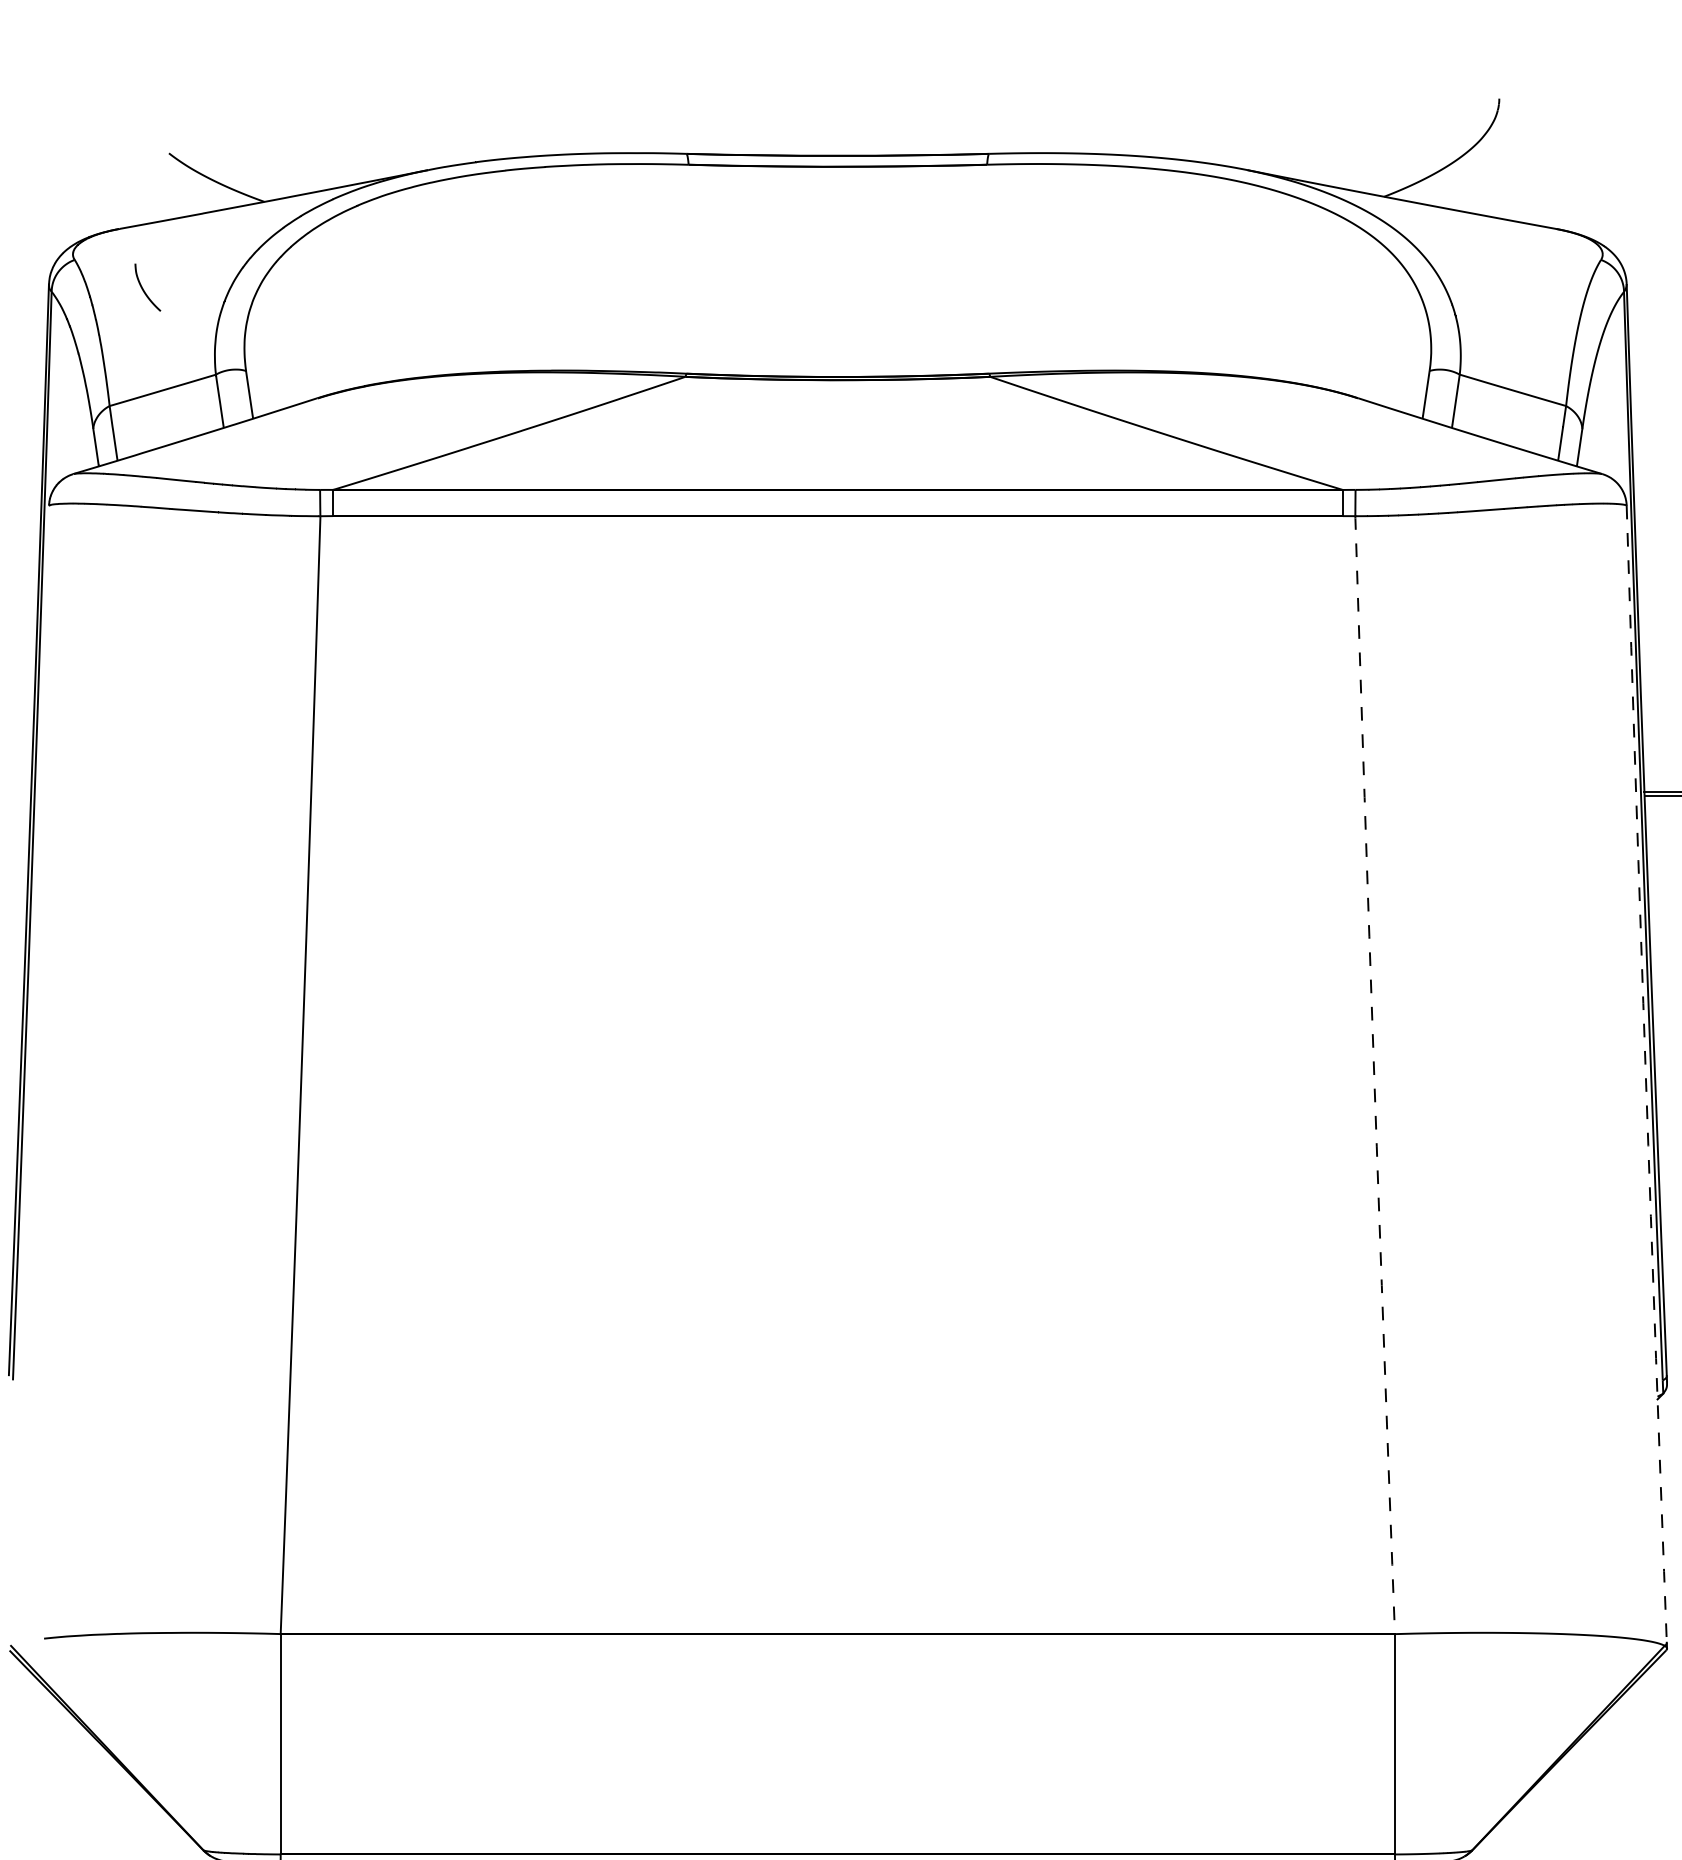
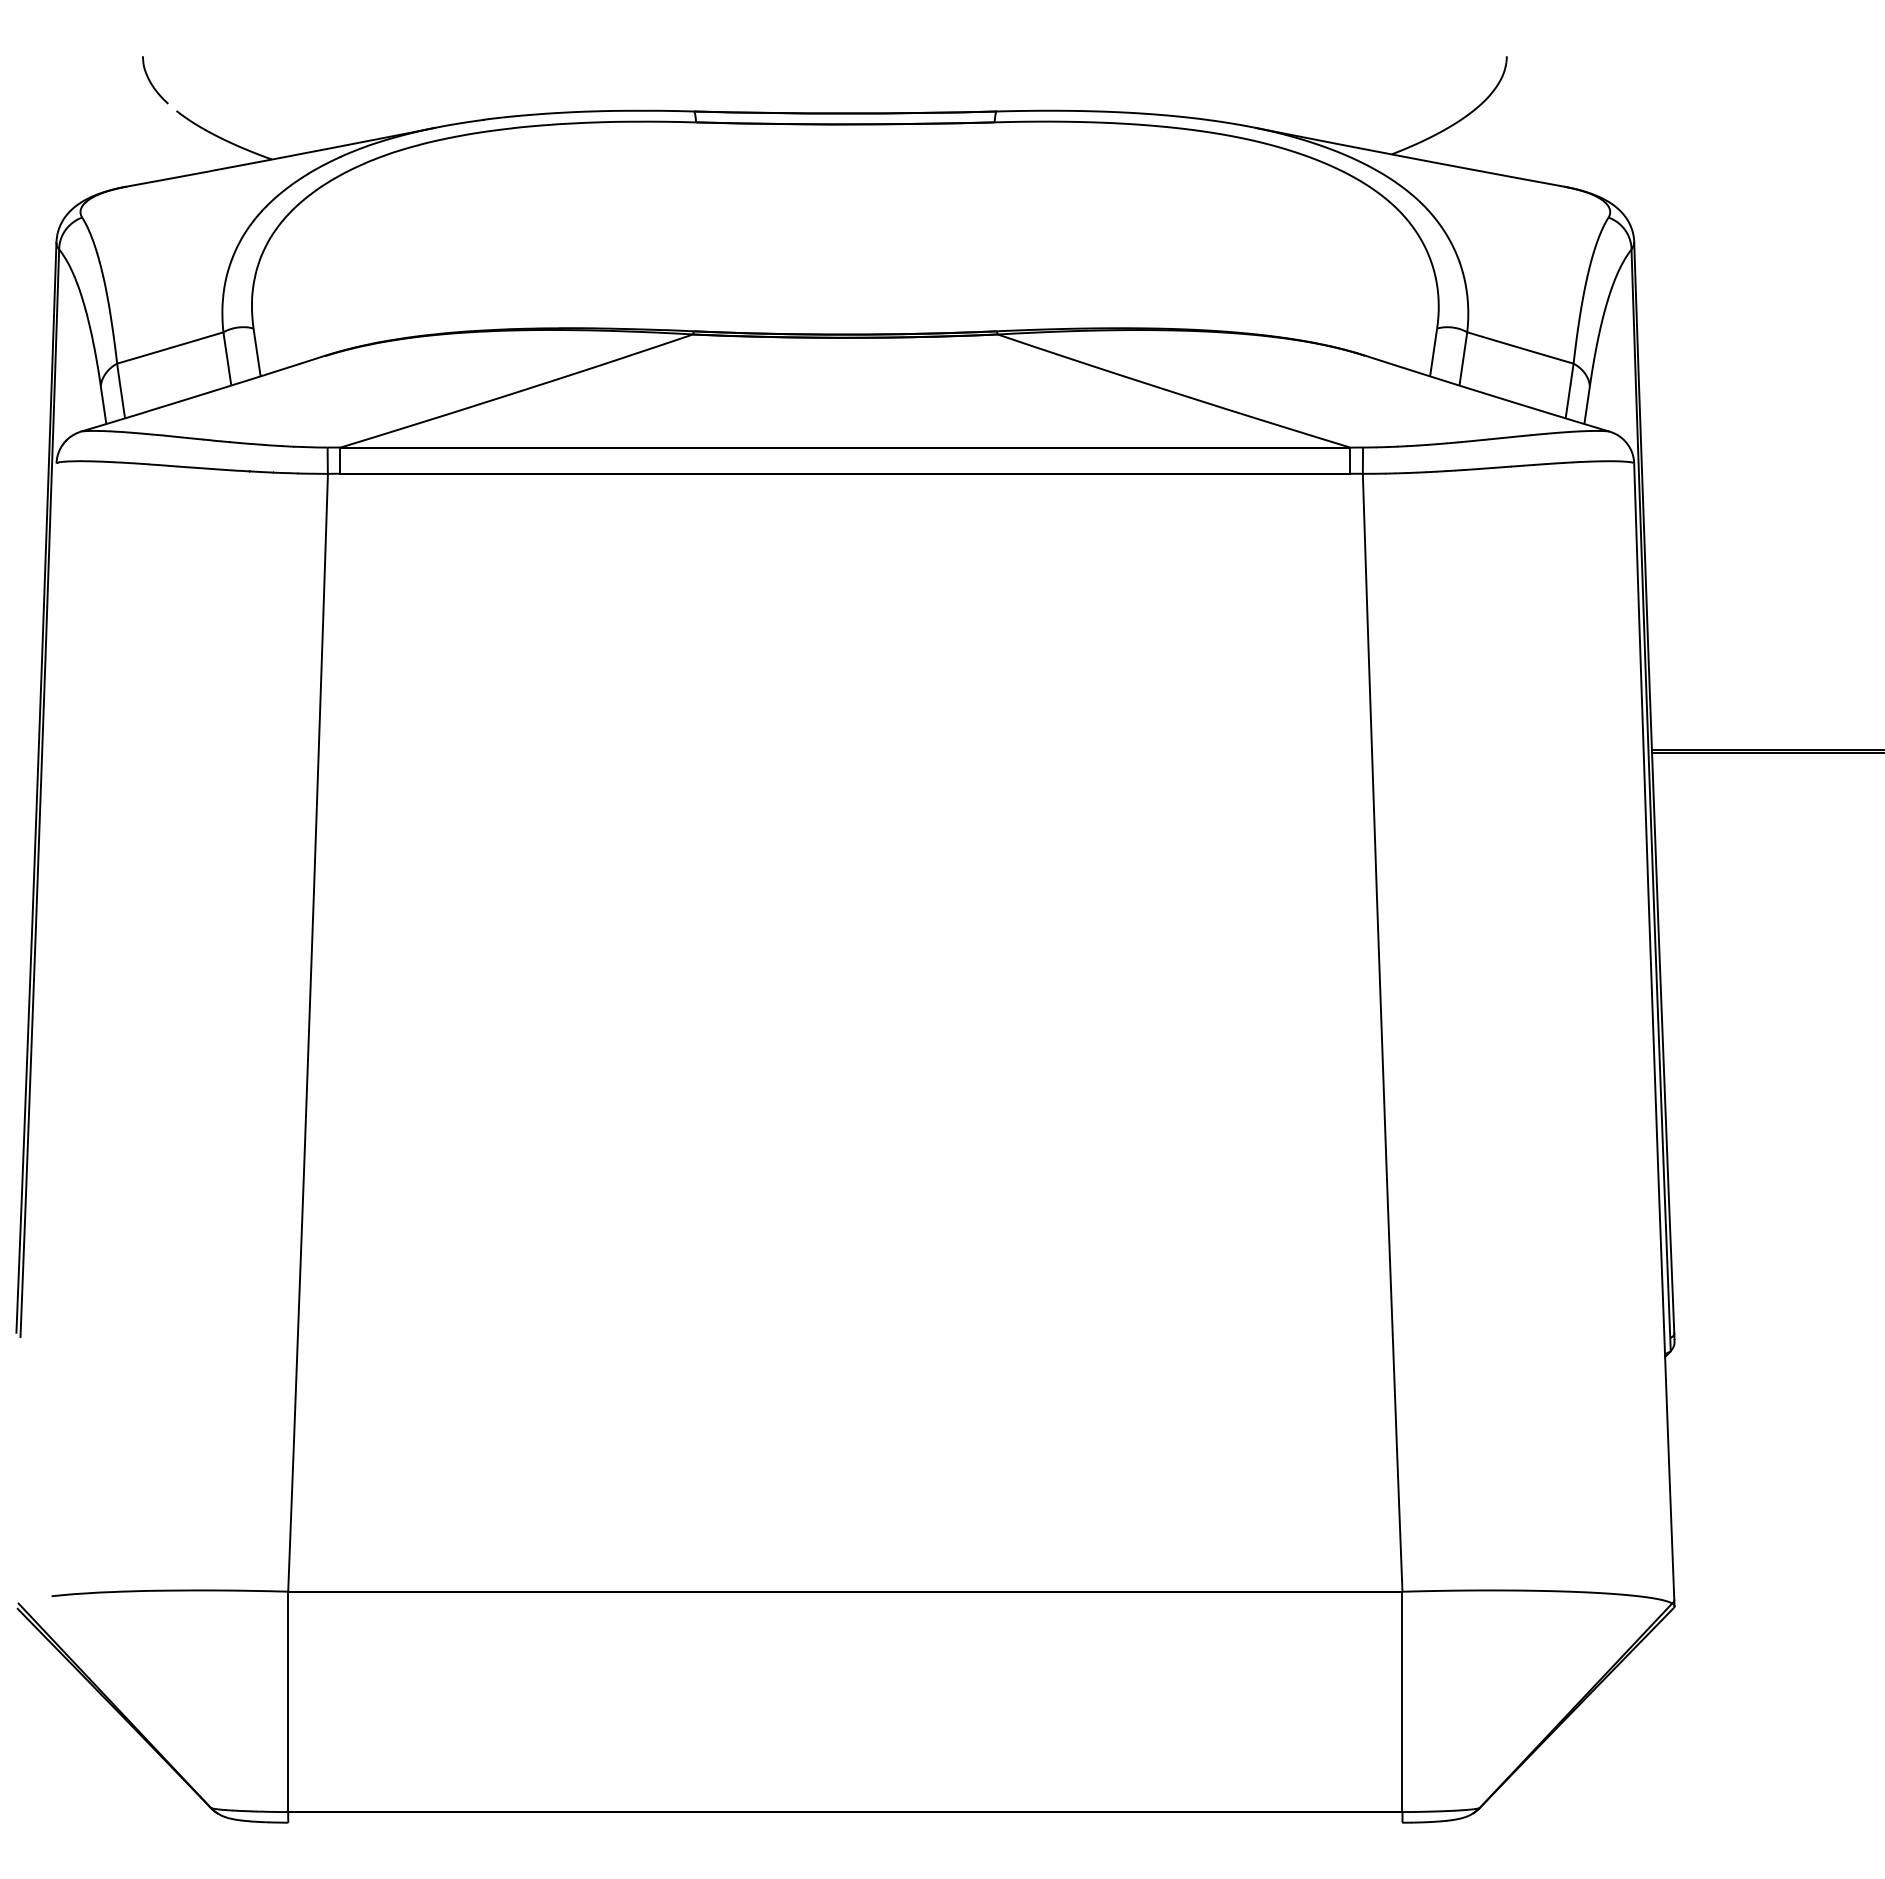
curve: (144, 288) -> (151, 81), moved
line: (1646, 1073) -> (1653, 1031), dashed -> solid
line: (1374, 1074) -> (1381, 1032), dashed -> solid

